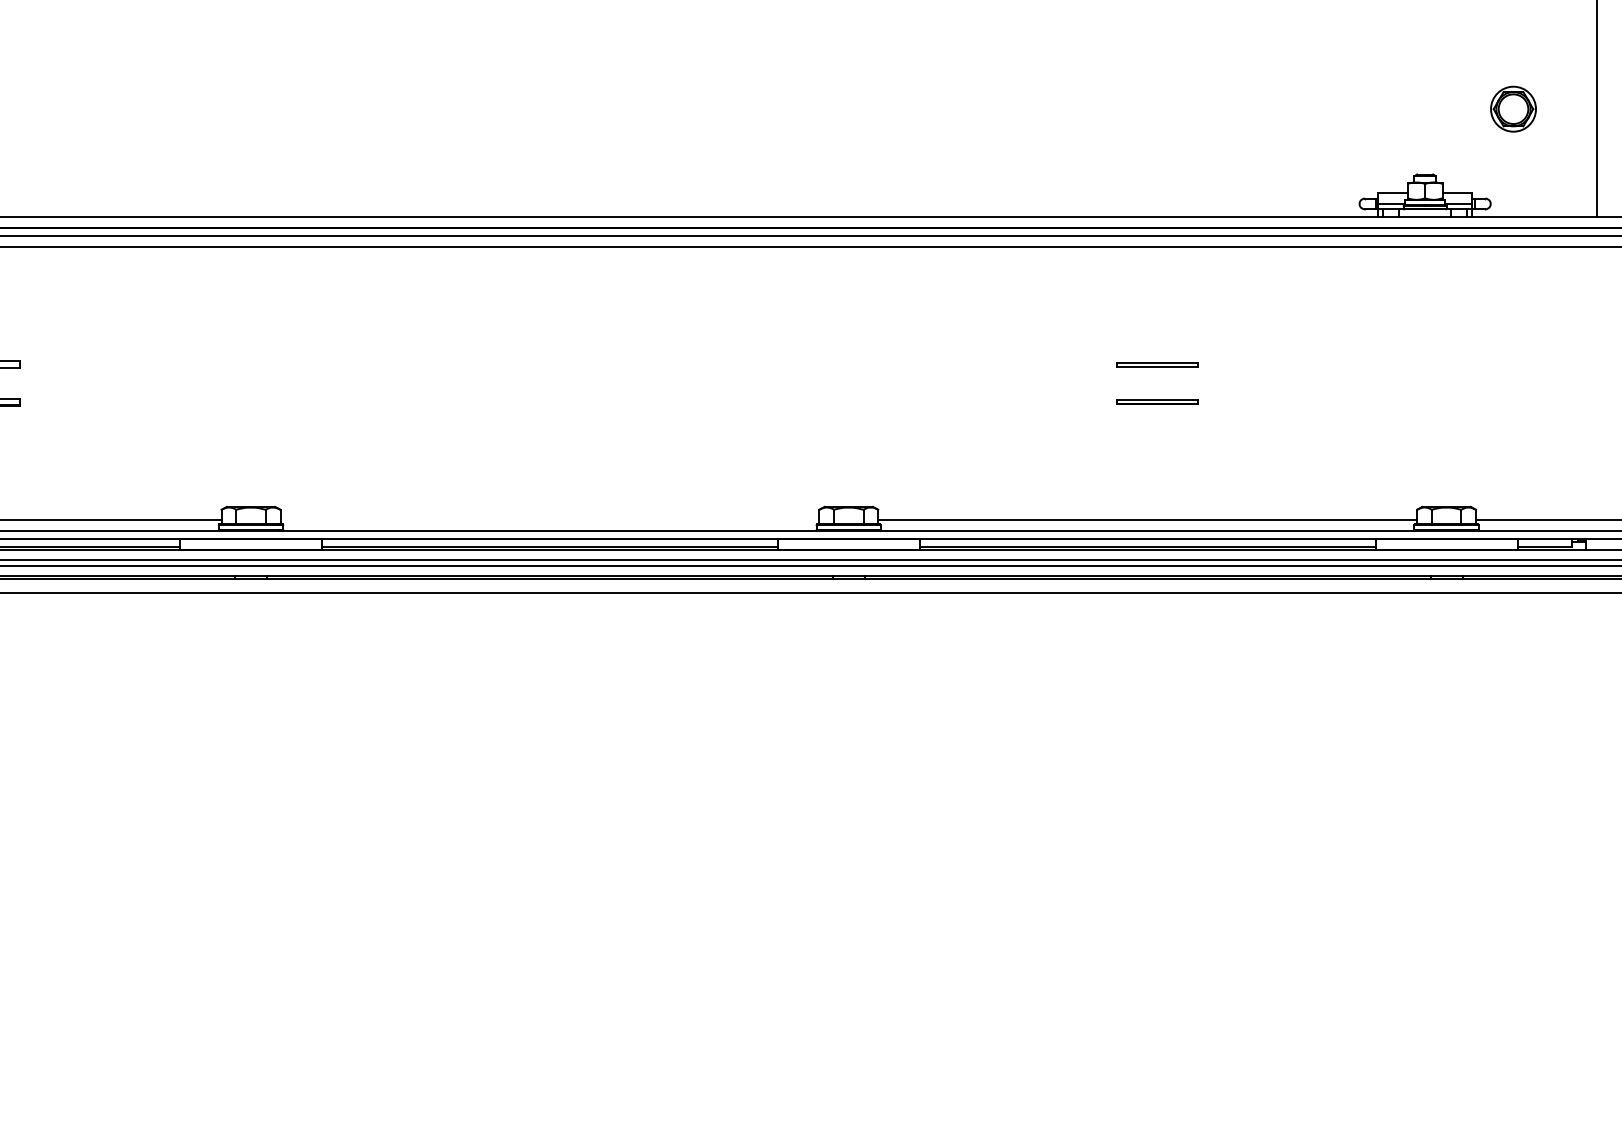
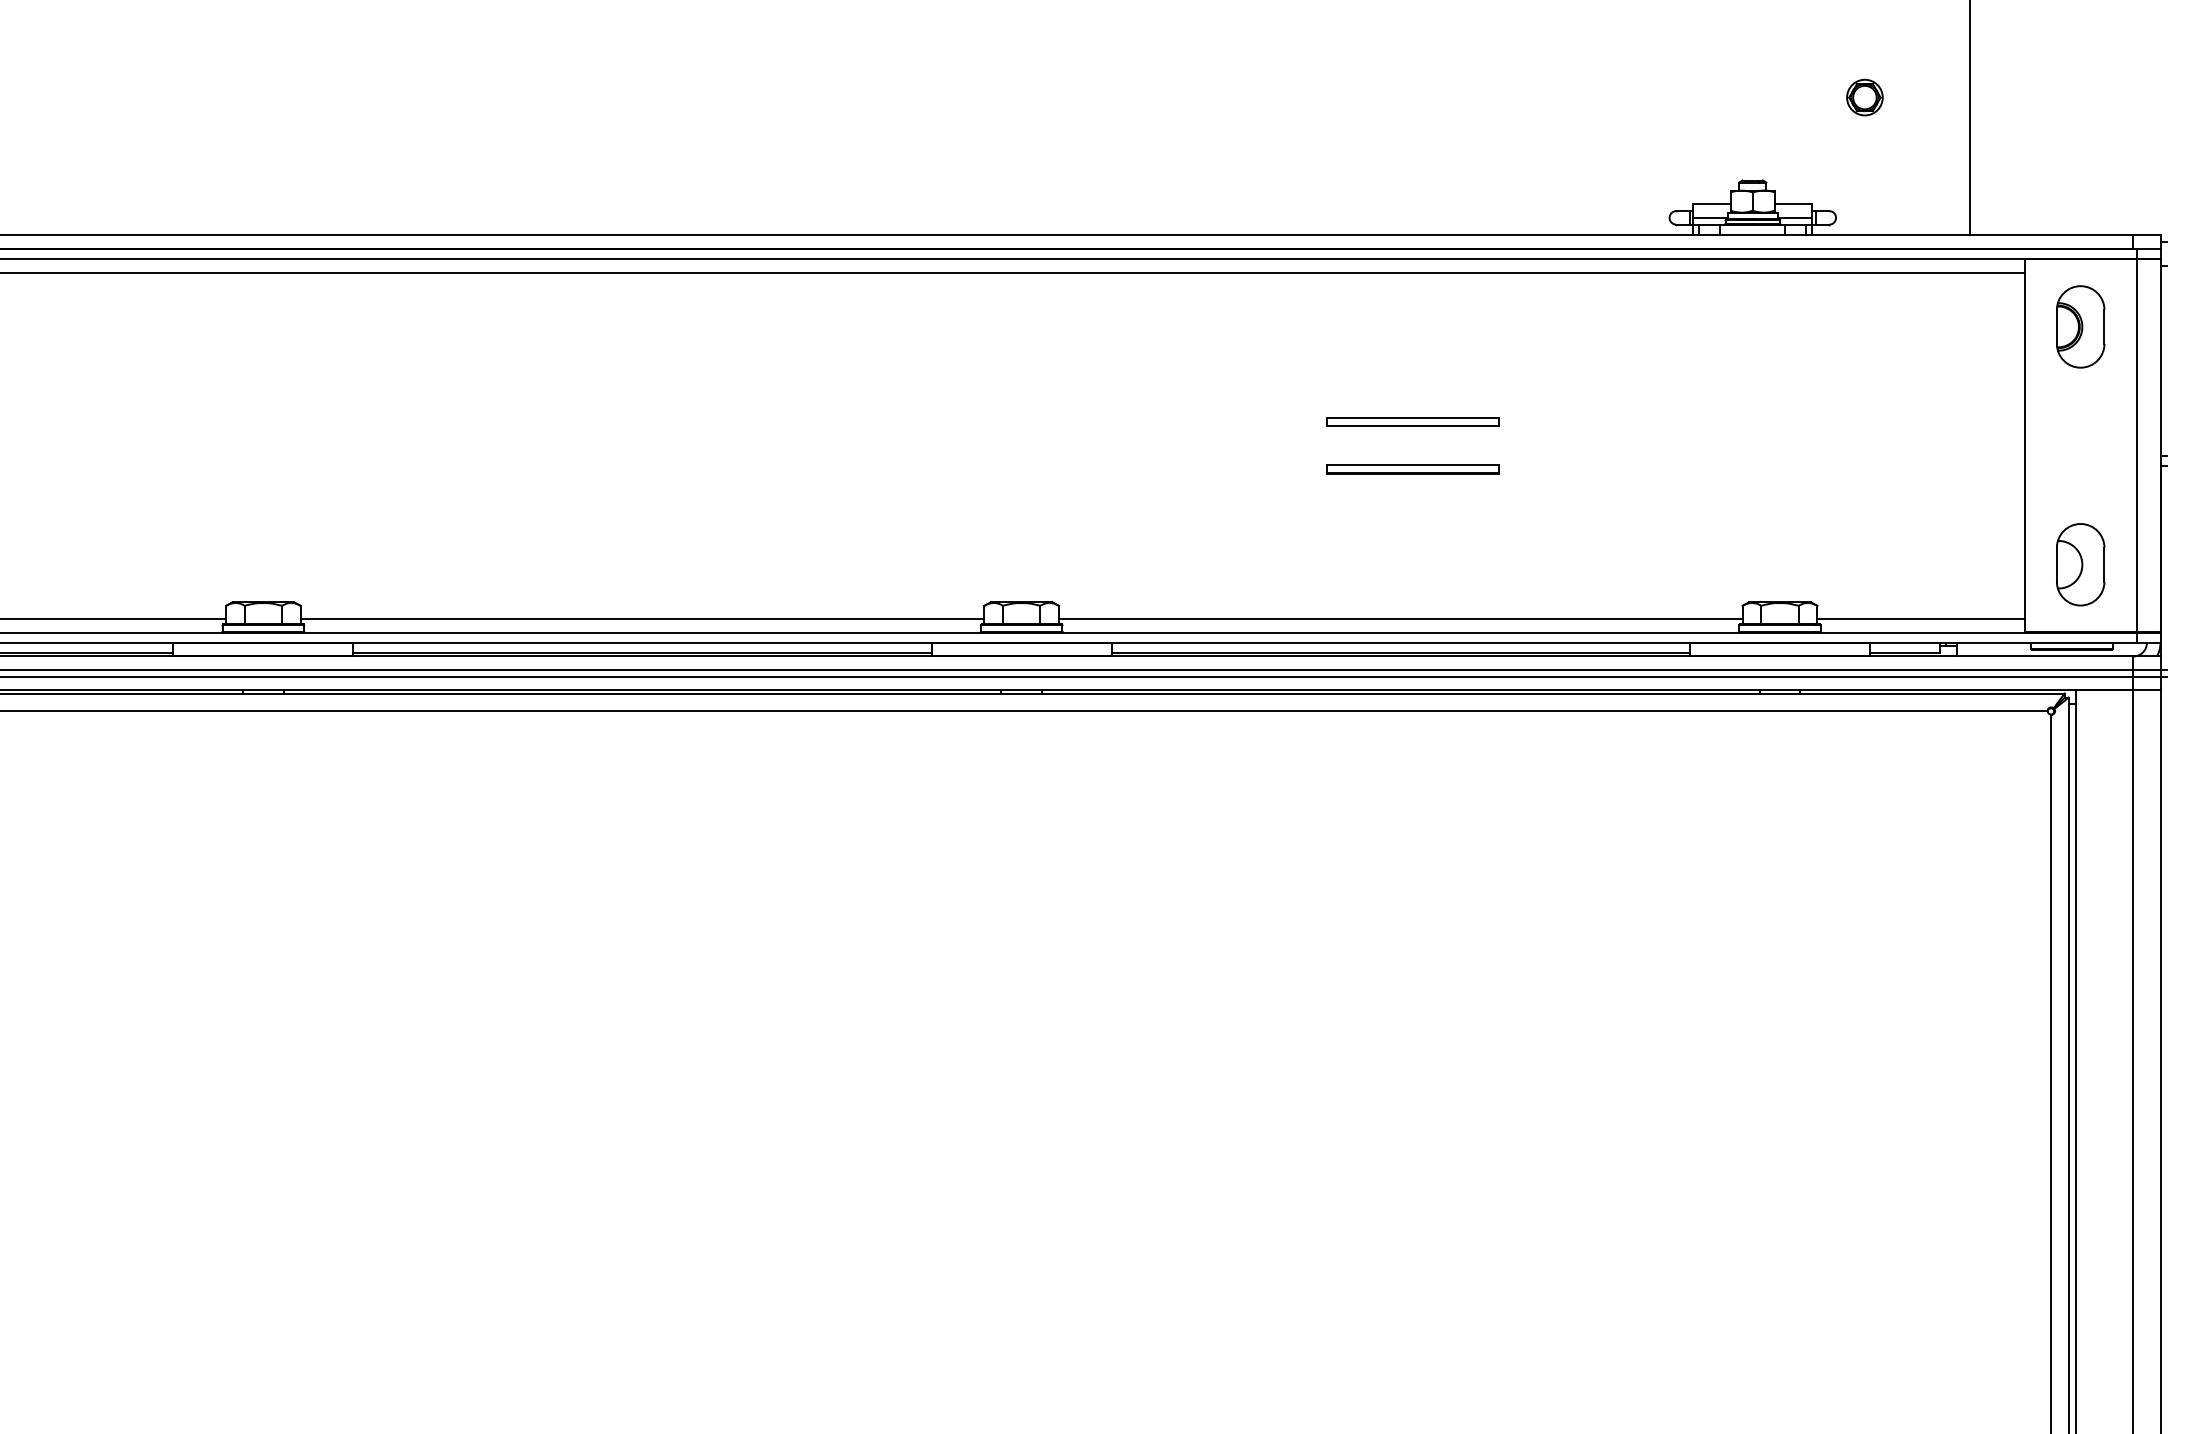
part: (1513, 109) -> (1864, 97), size x0.62
part: (1156, 364) -> (1412, 421), size x1.67
part: (1156, 402) -> (1412, 469), size x1.67
line: (549, 520) -> (642, 619), added

